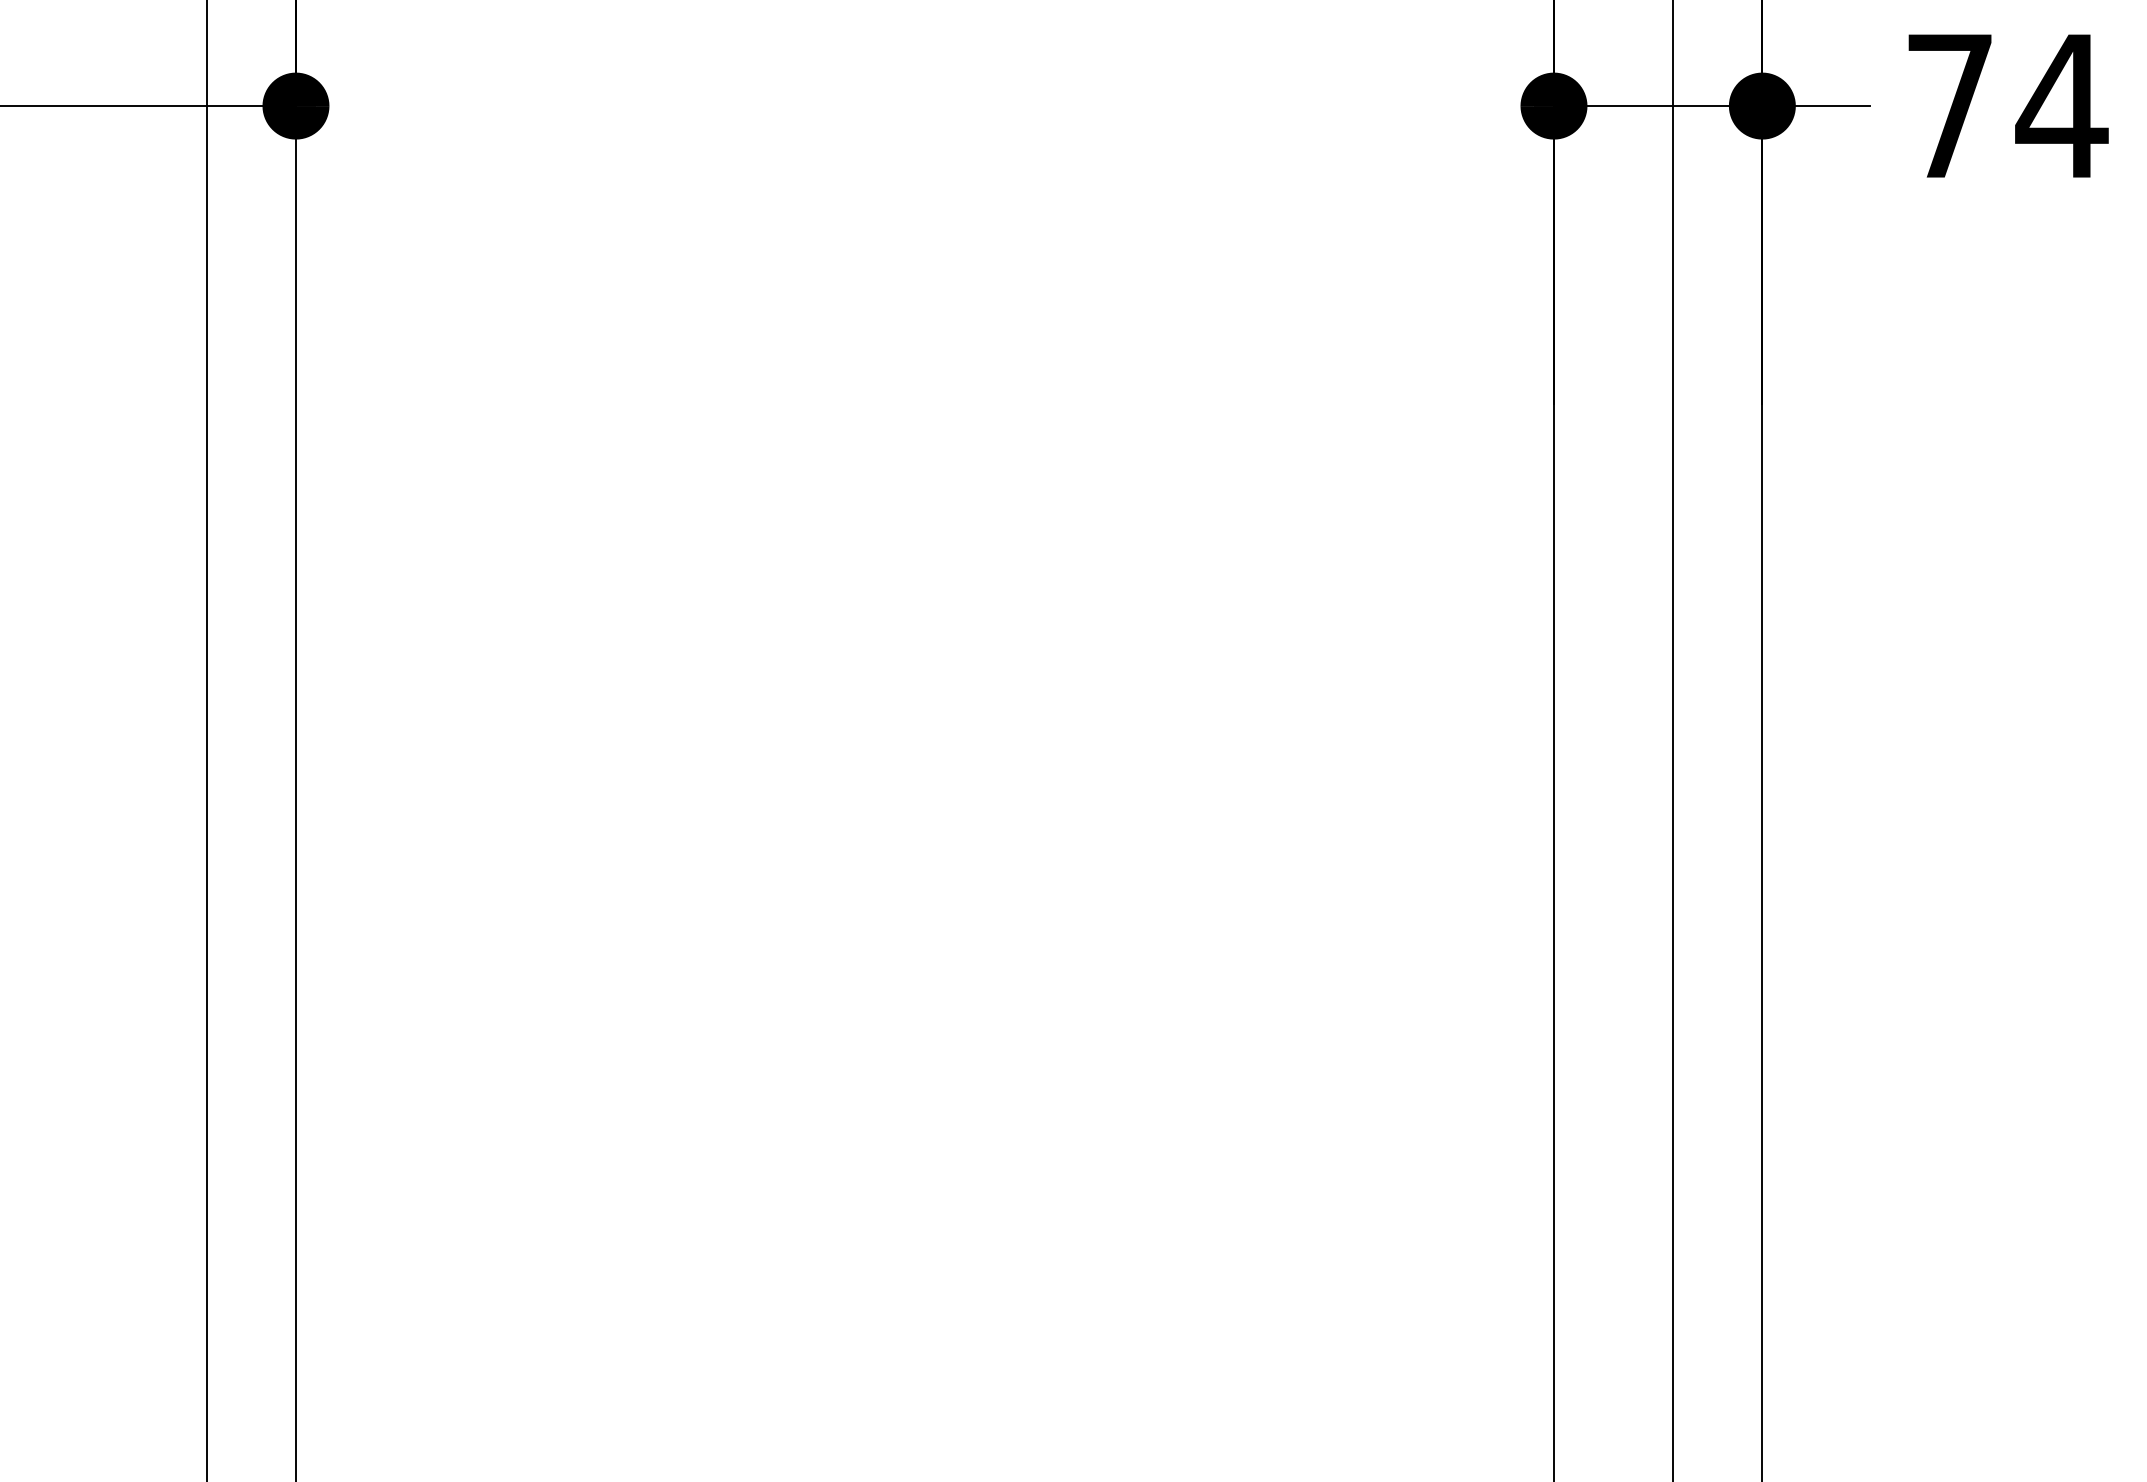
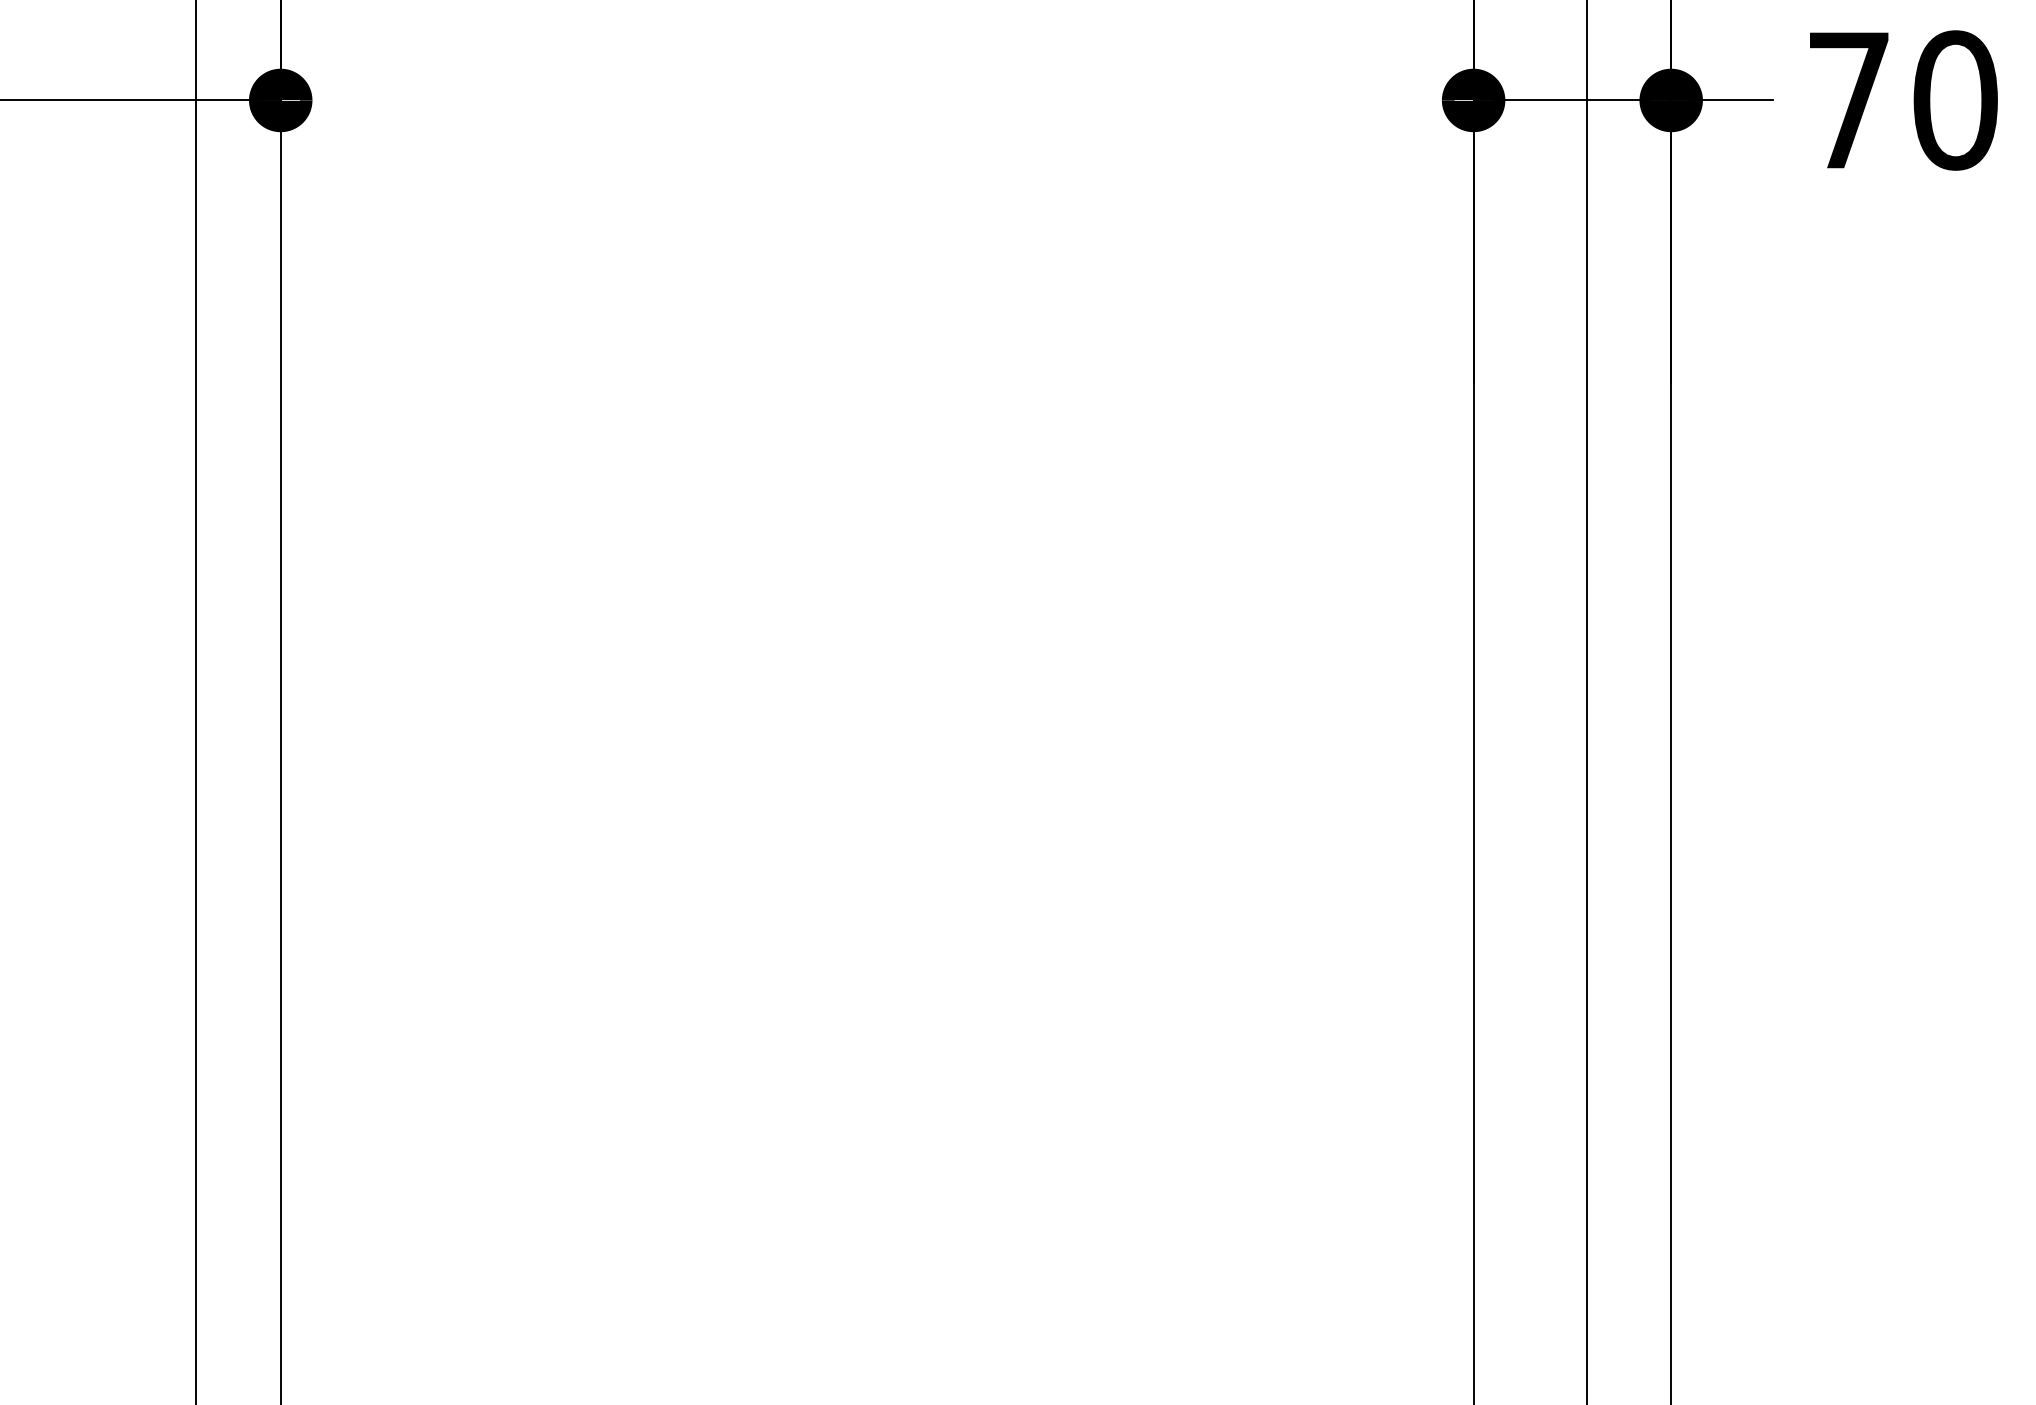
text: (2061, 106) -> (1954, 100), 74 -> 70

